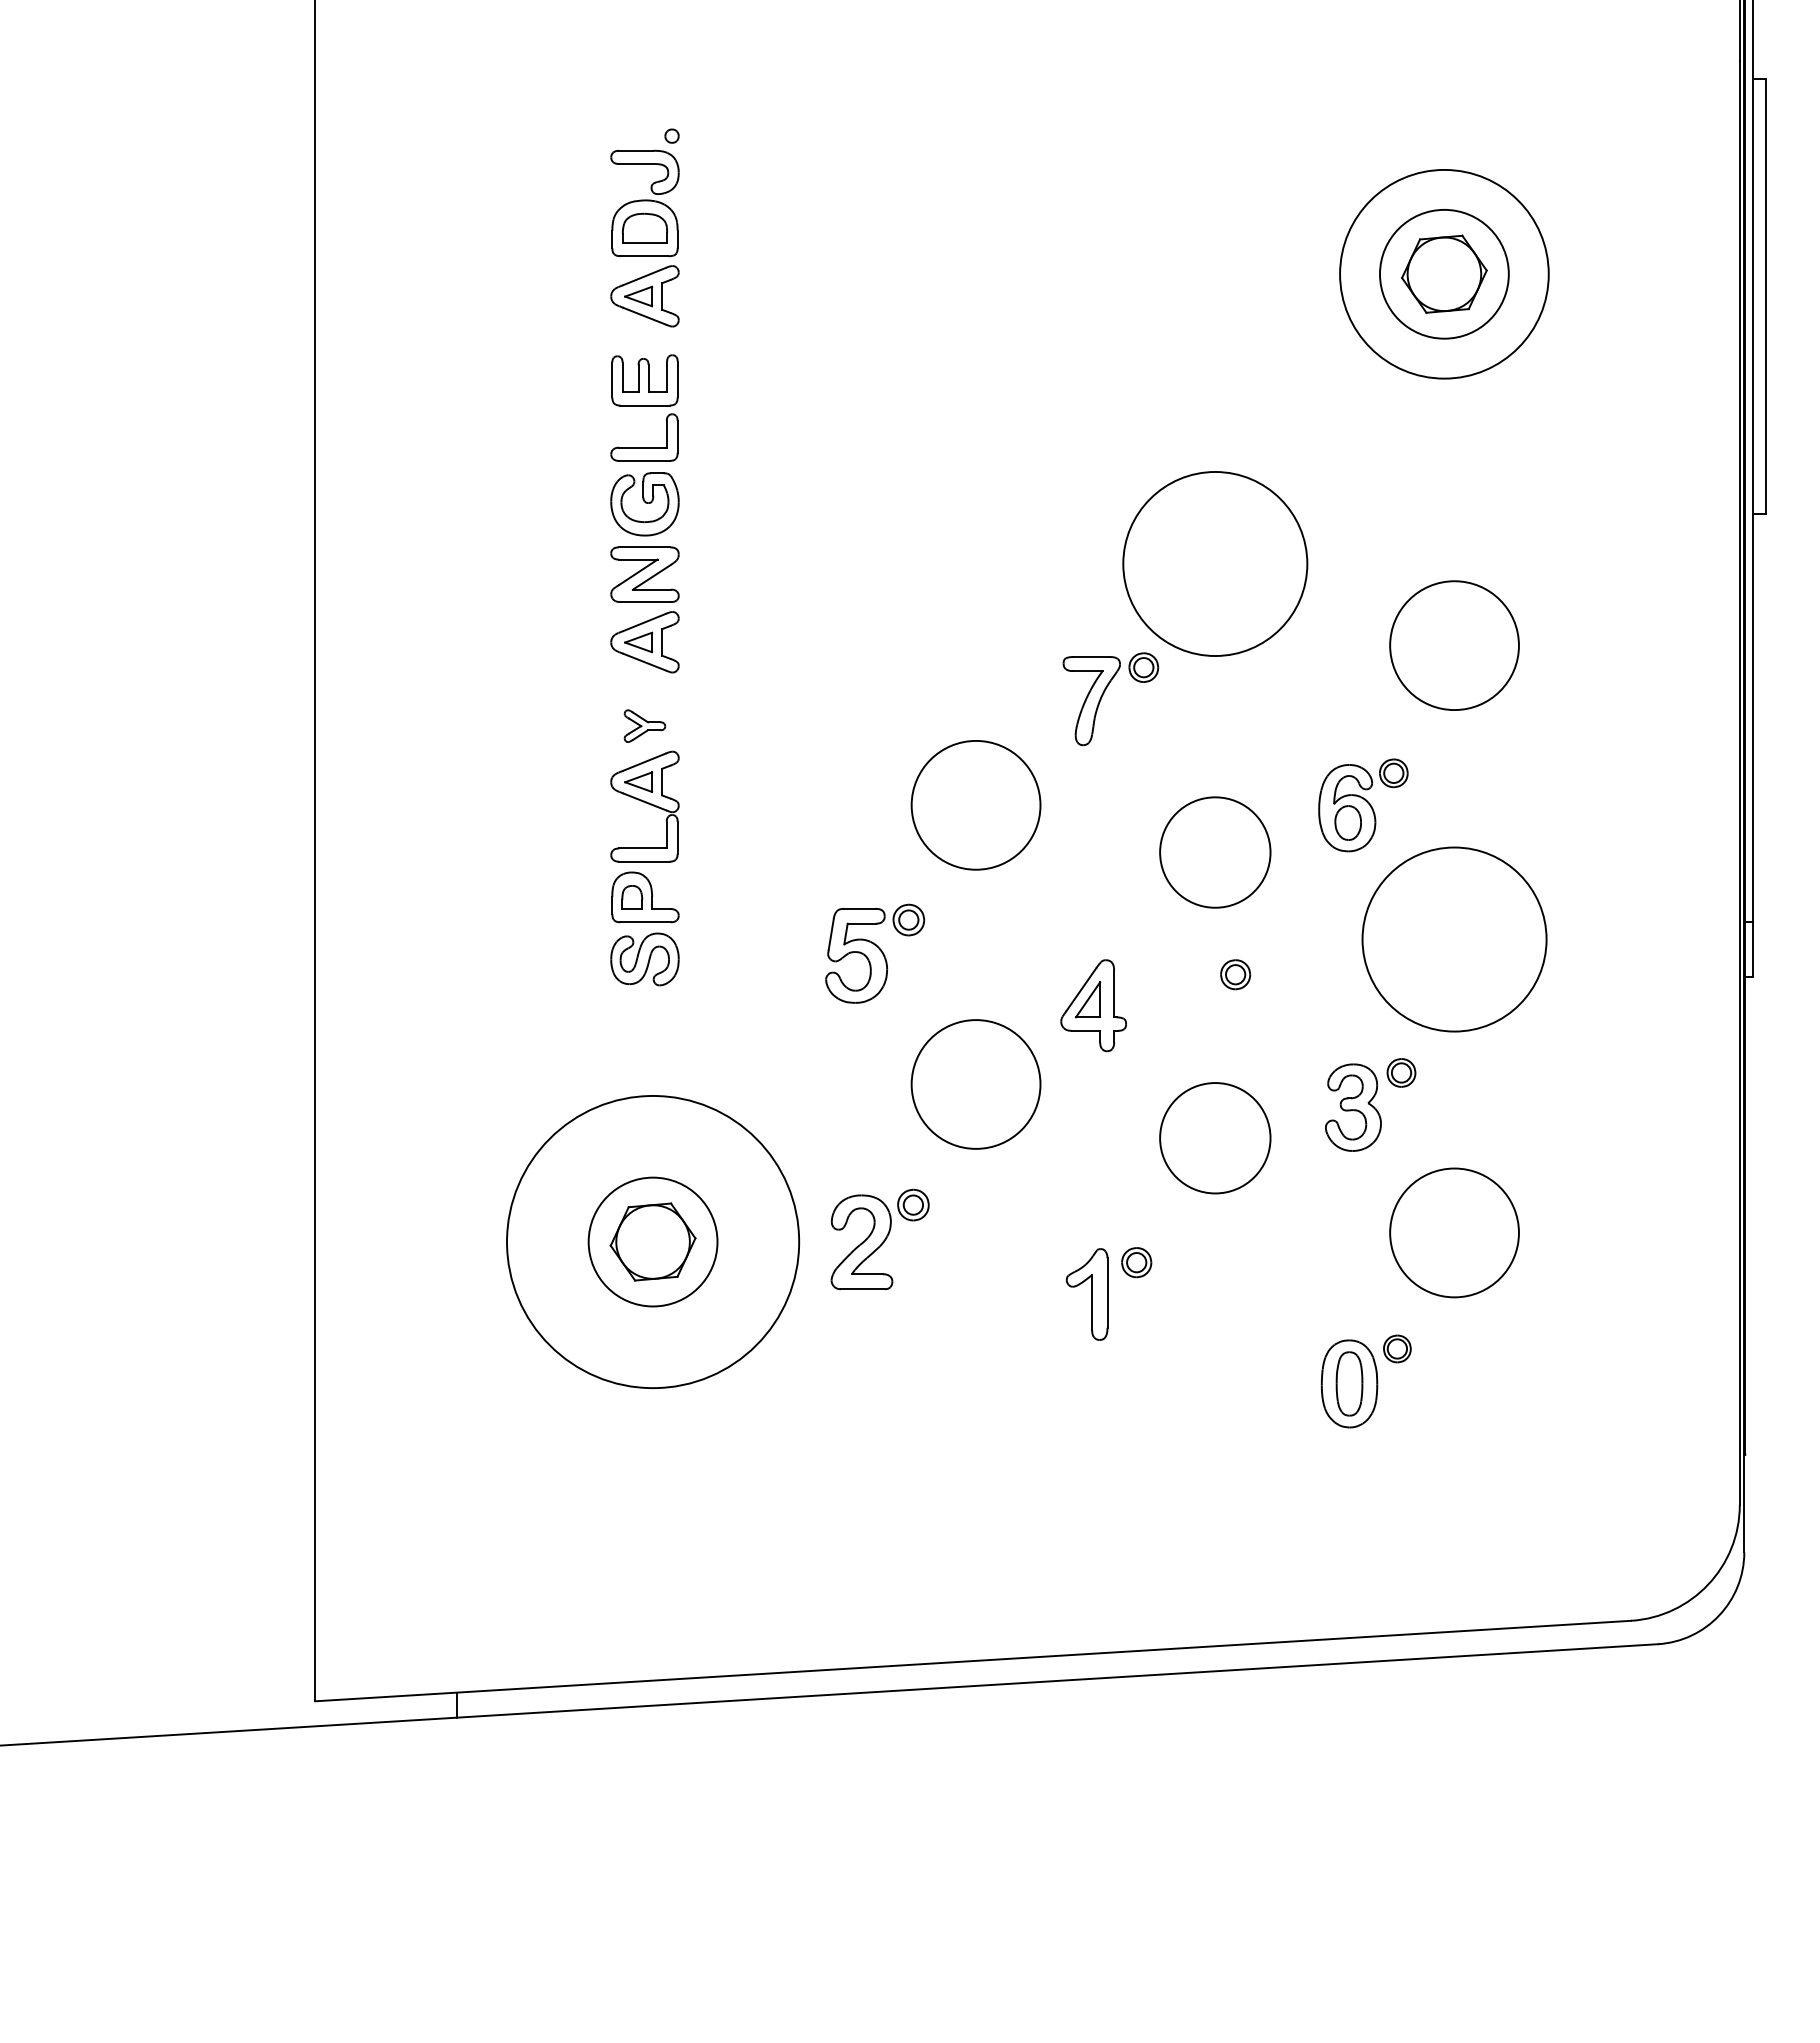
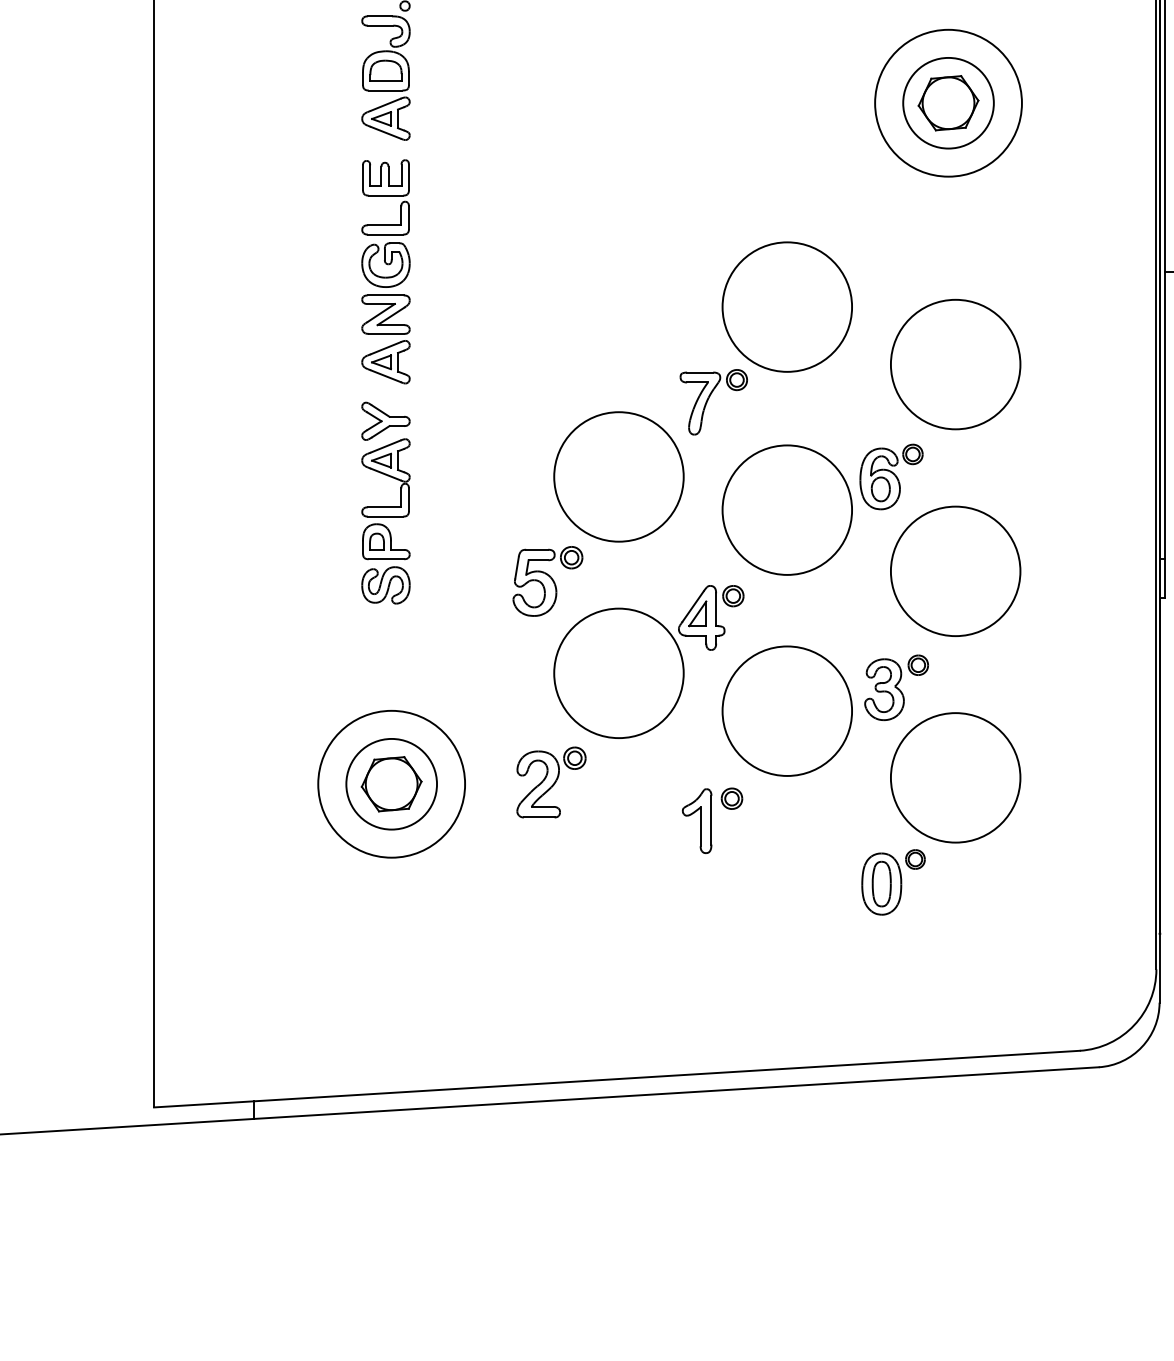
circle: (1454, 645) -> (955, 364), size x1.43
part: (644, 725) -> (385, 420), size x1.67
circle: (976, 805) -> (619, 477), size x1.43
circle: (1215, 852) -> (787, 510), size x1.67
part: (1235, 974) -> (733, 595), moved
circle: (976, 1084) -> (619, 673), size x1.43
circle: (1215, 1138) -> (787, 711), size x1.67
circle: (1454, 1232) -> (955, 777), size x1.43
circle: (652, 1241) -> (391, 783), size x0.71

